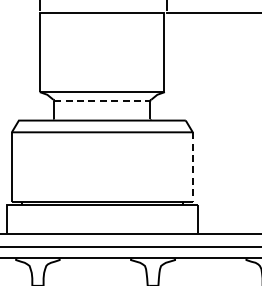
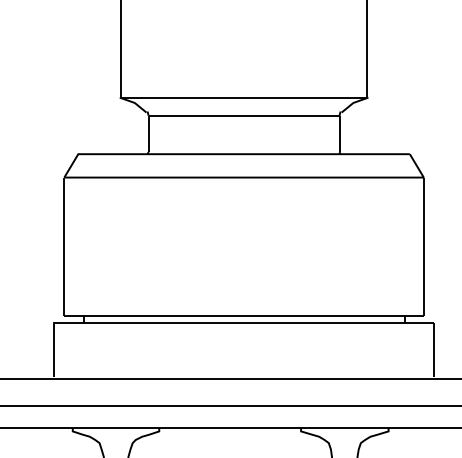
line: (102, 101) -> (244, 116), dashed -> solid
line: (192, 167) -> (423, 247), dashed -> solid

